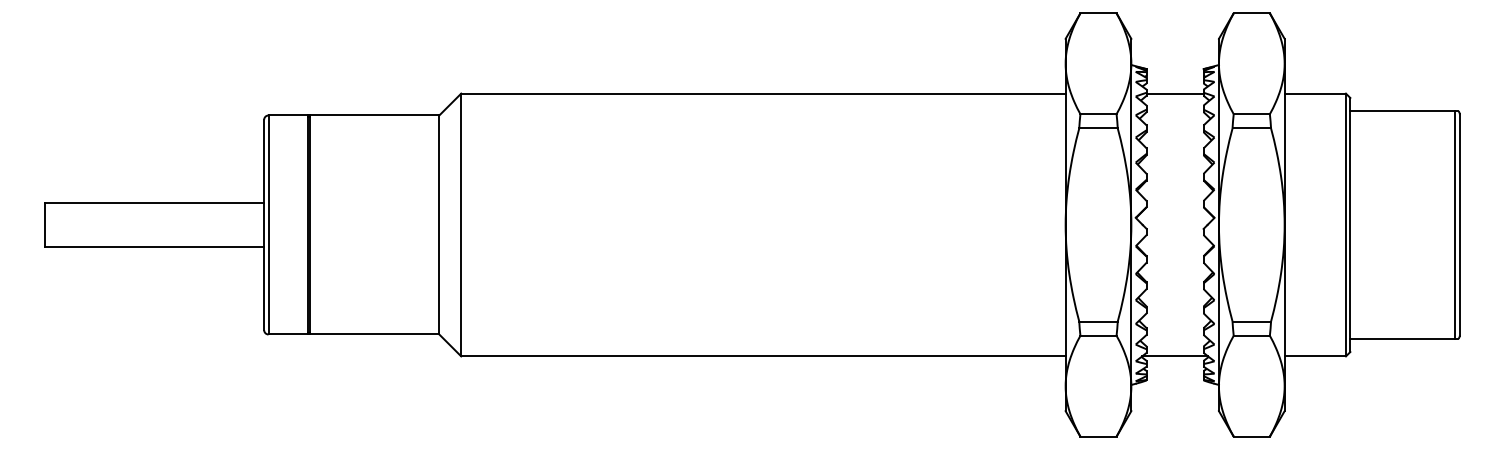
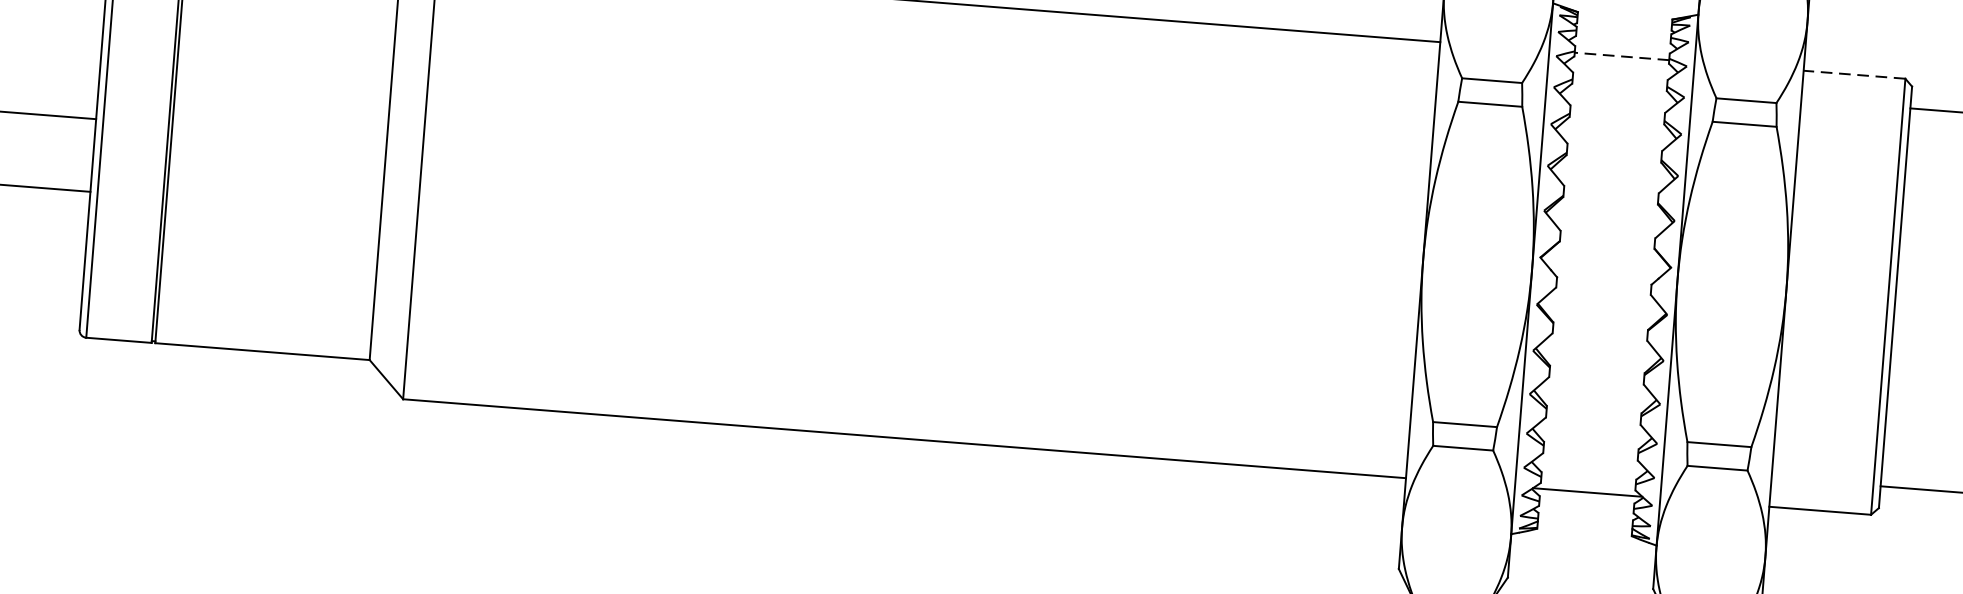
line: (1174, 93) -> (1620, 56), solid -> dashed
line: (1315, 93) -> (1854, 74), solid -> dashed

